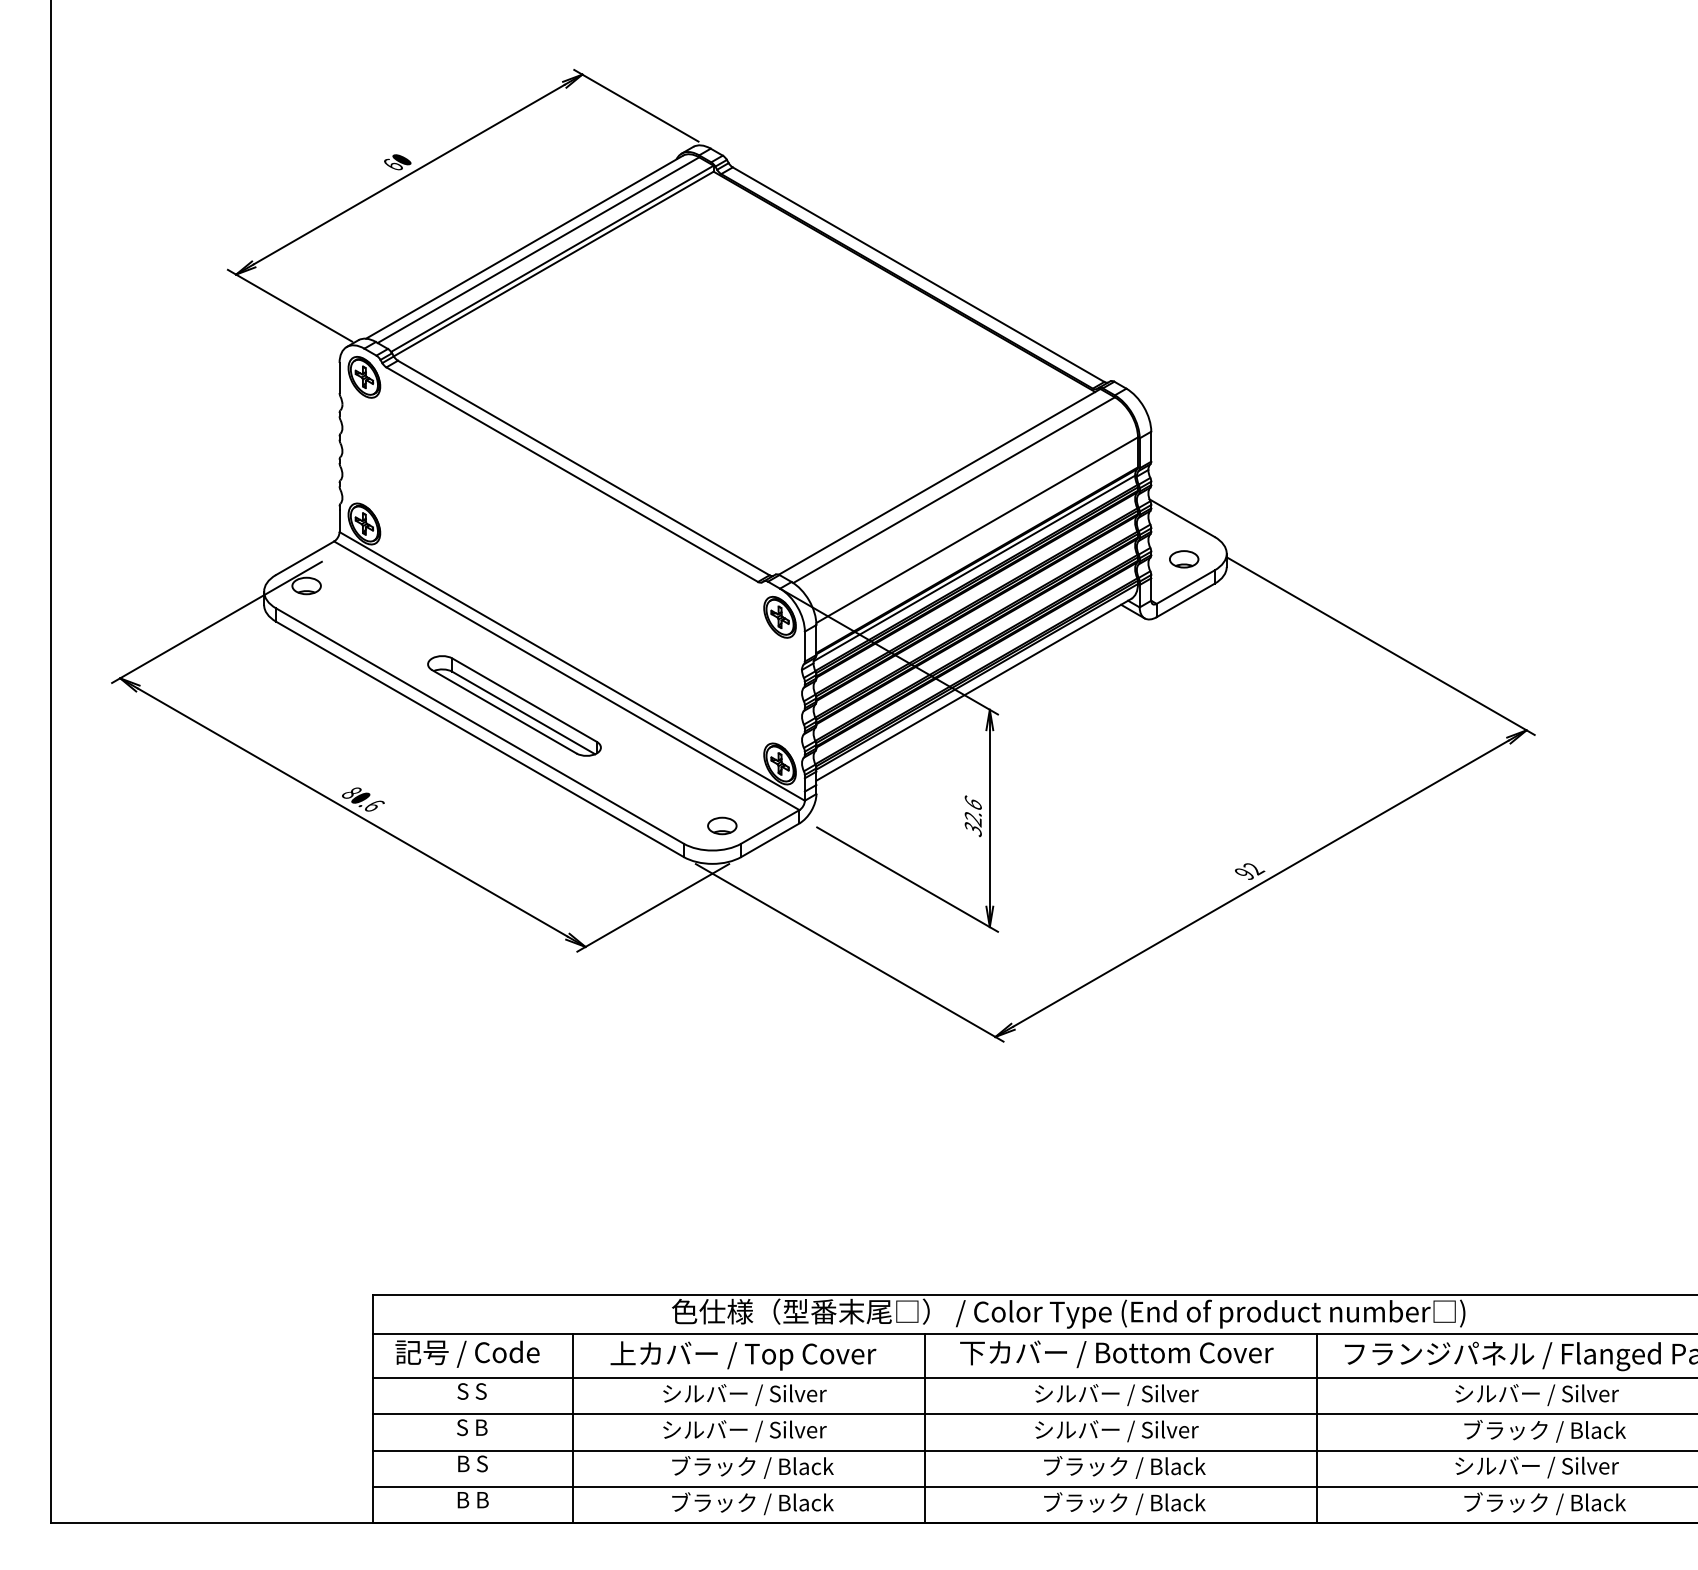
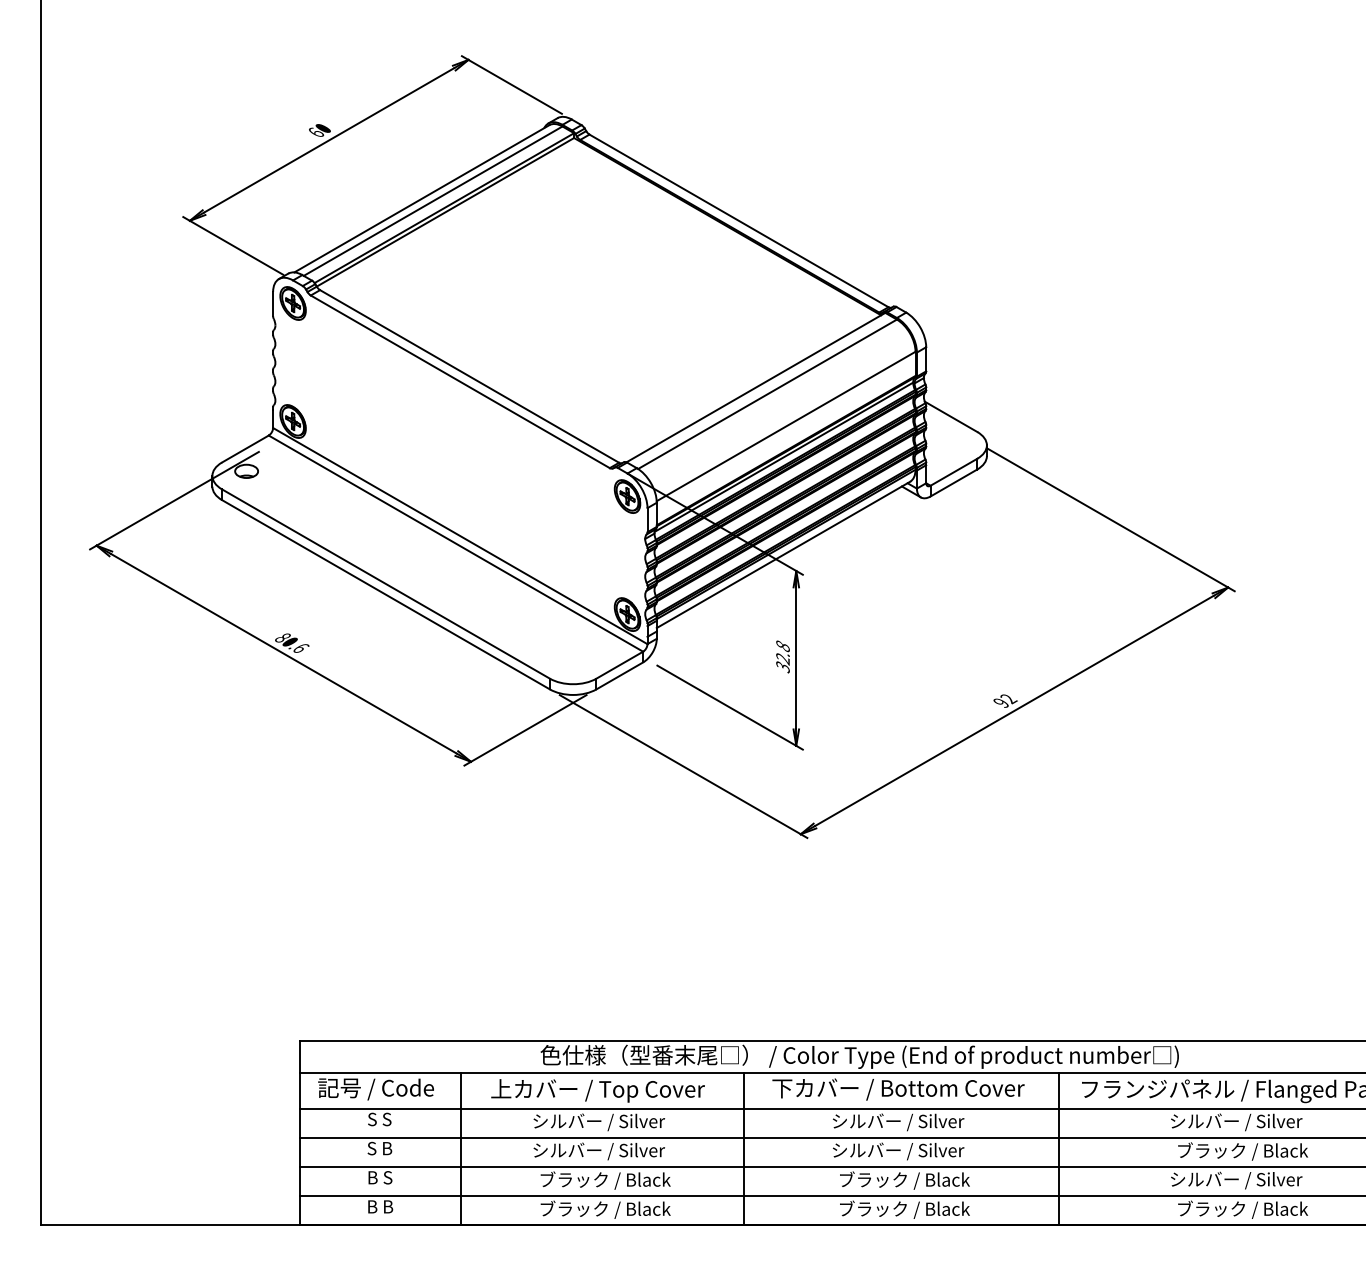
part: (1184, 559) -> (952, 450), removed
part: (514, 705) -> (413, 567), removed
text: (972, 802) -> (782, 645), 32.6 -> 32.8
part: (722, 825) -> (581, 664), removed

